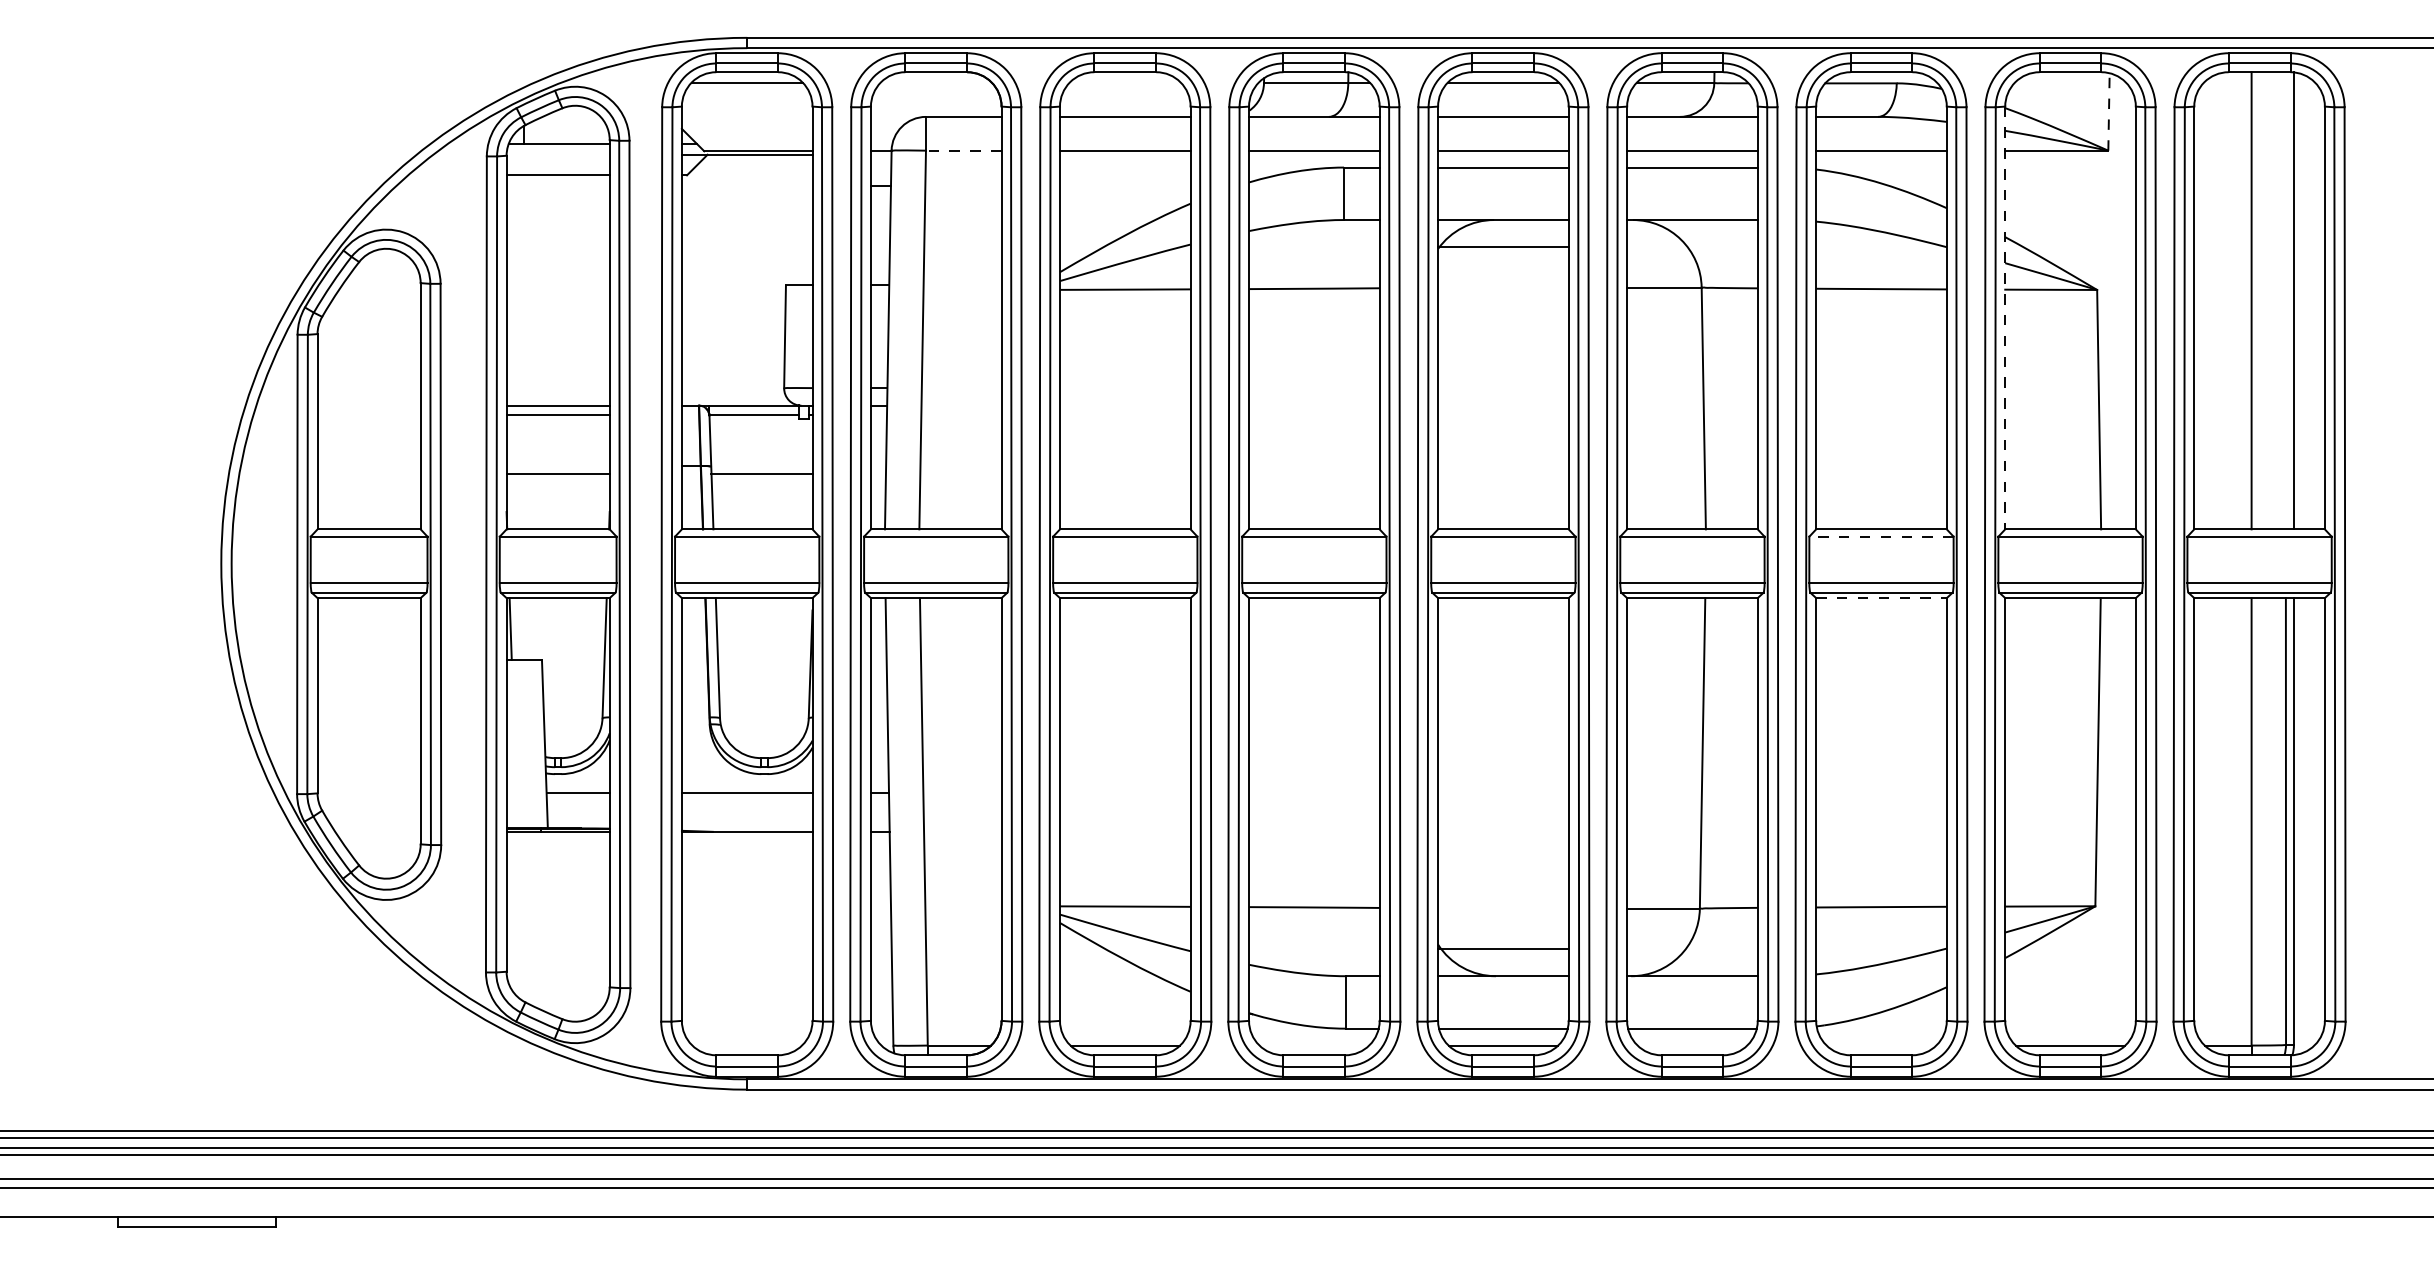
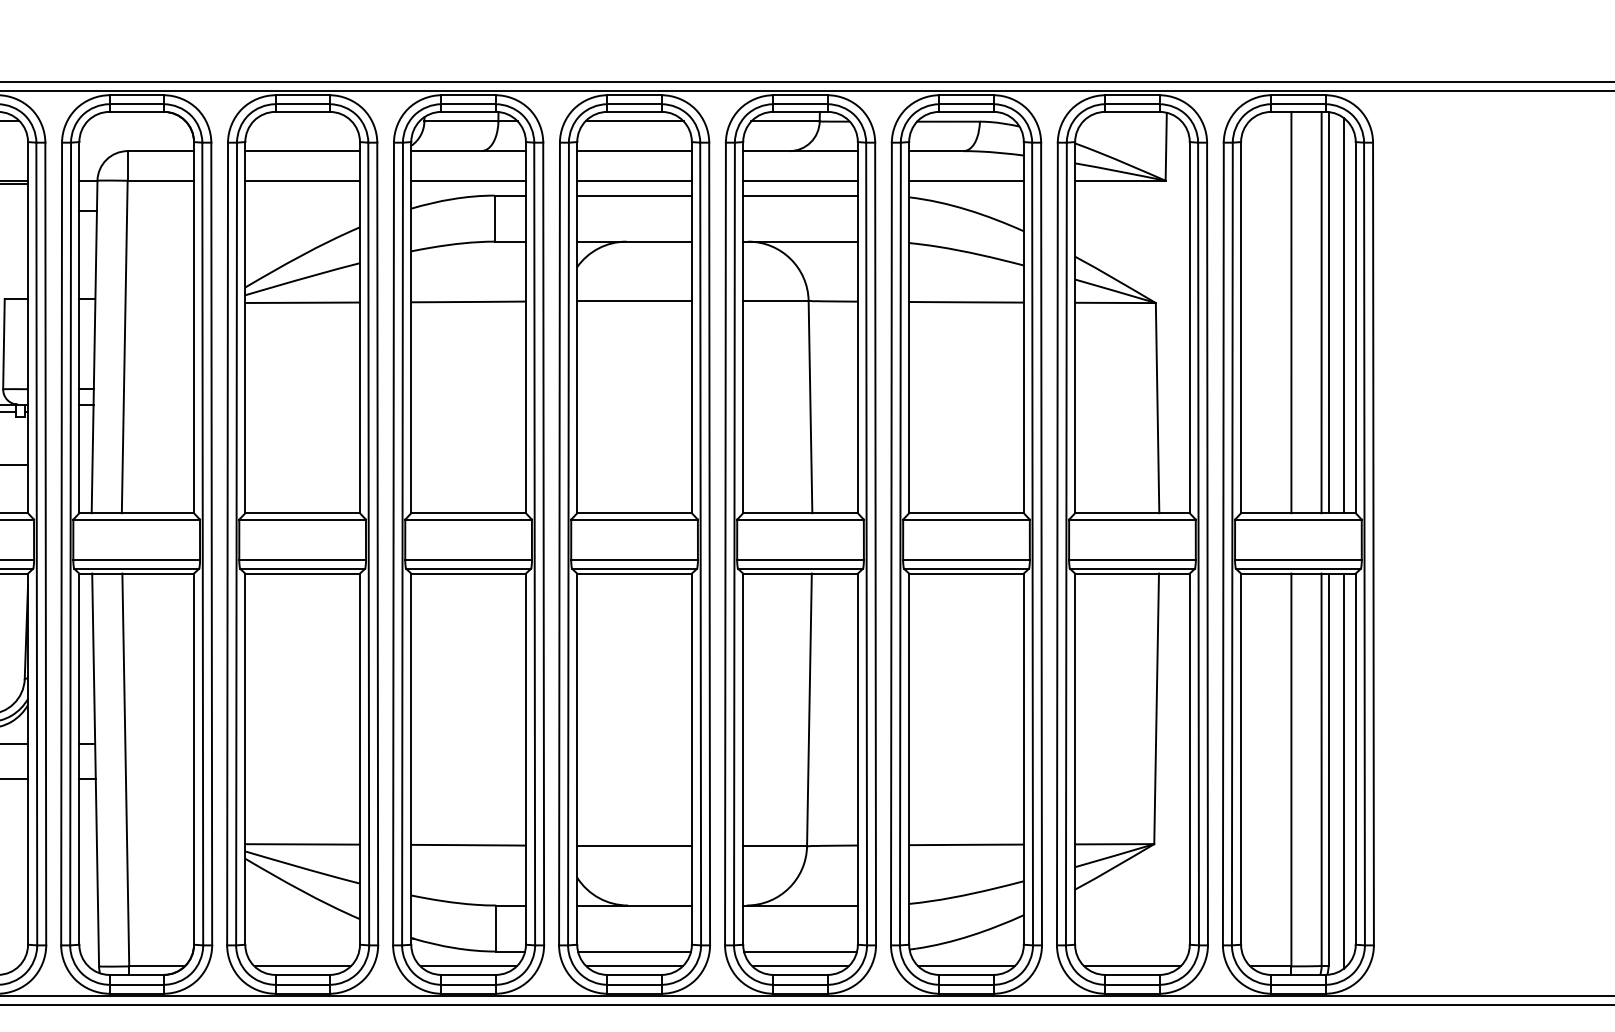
line: (2108, 112) -> (1165, 147), dashed -> solid
line: (963, 150) -> (160, 180), dashed -> solid
line: (1503, 246) -> (634, 300), moved
line: (2285, 300) -> (1321, 312), added
line: (2311, 304) -> (1344, 315), added
line: (2005, 318) -> (1075, 328), dashed -> solid
line: (1880, 536) -> (965, 519), dashed -> solid
line: (1881, 598) -> (966, 573), dashed -> solid
line: (2311, 823) -> (1344, 771), added
line: (1503, 948) -> (634, 846), moved
line: (1314, 1045) -> (468, 966), added
line: (1692, 1045) -> (800, 966), added
line: (1881, 1045) -> (966, 966), added

